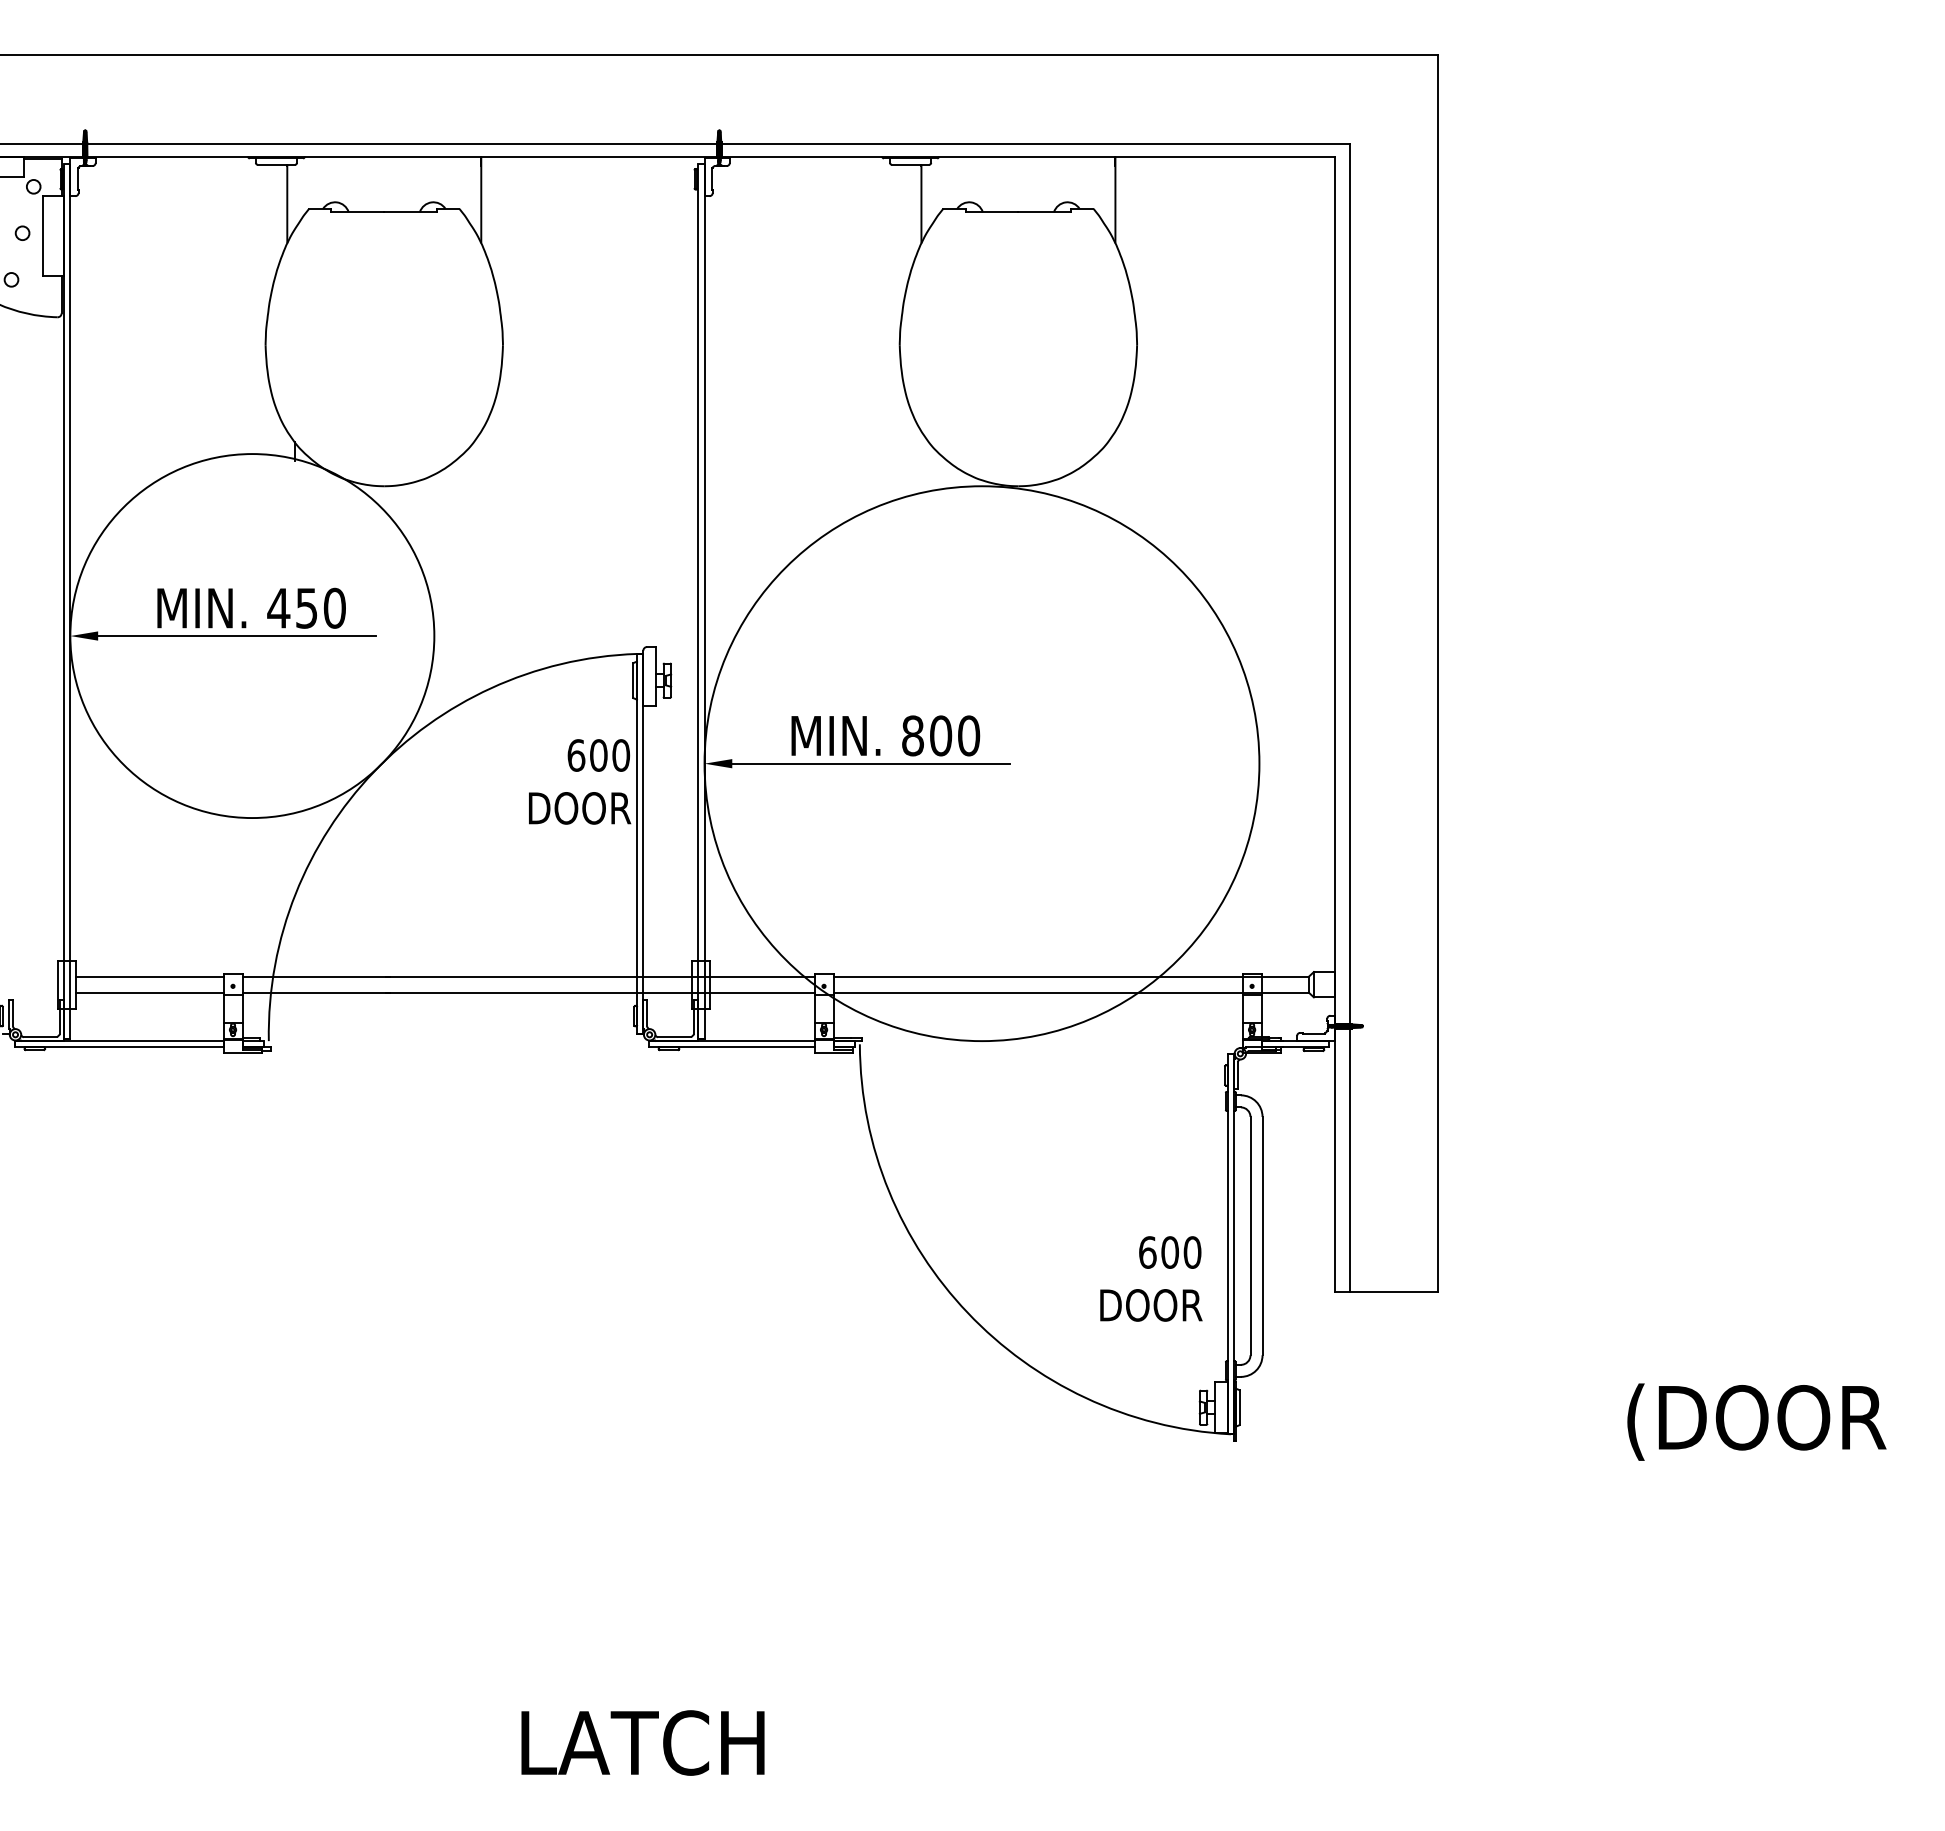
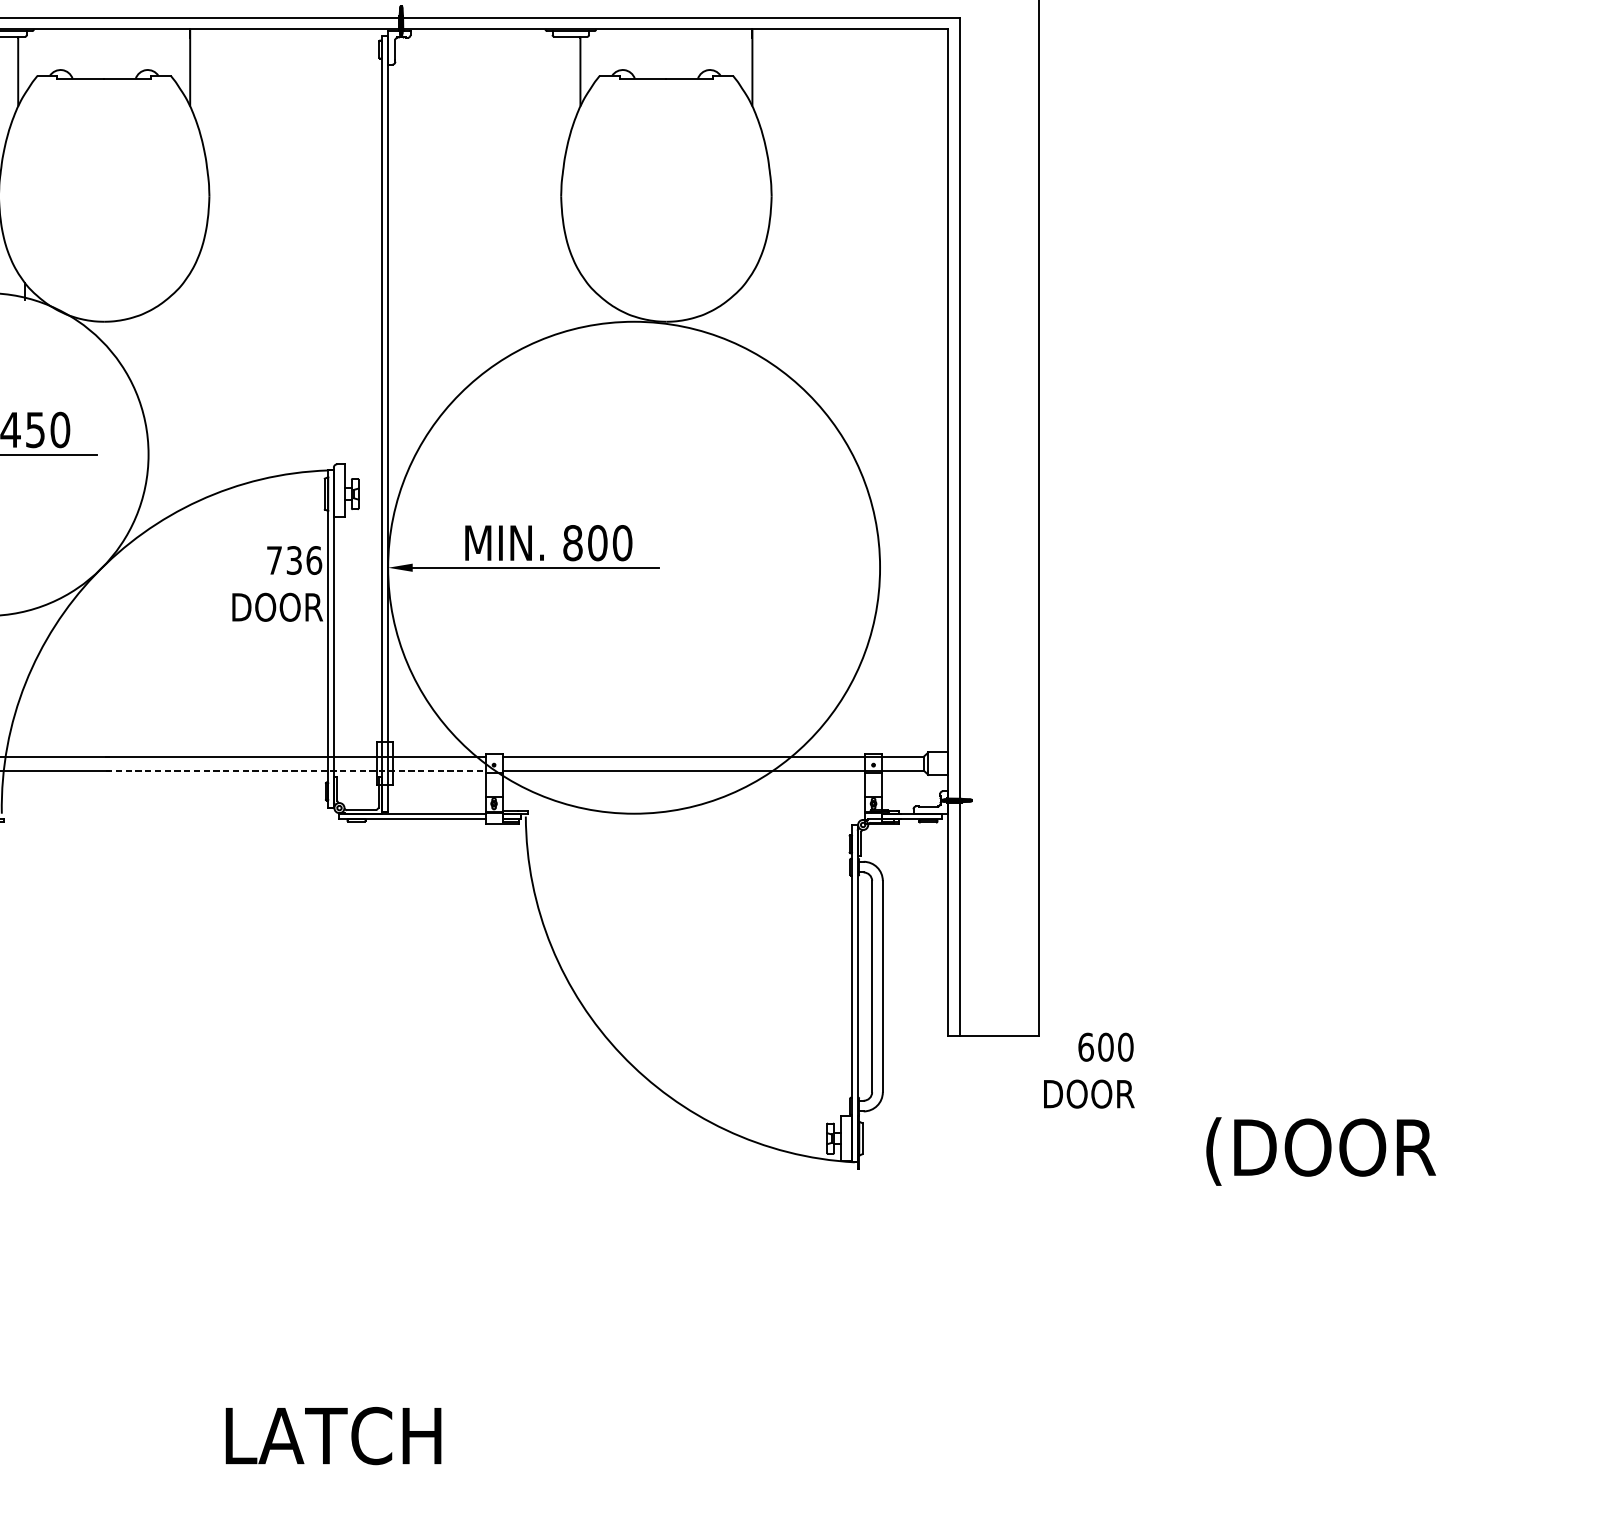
text: (598, 755) -> (294, 560), 600 -> 736
line: (601, 992) -> (296, 770), solid -> dashed
text: (1151, 1278) -> (1089, 1070), moved

